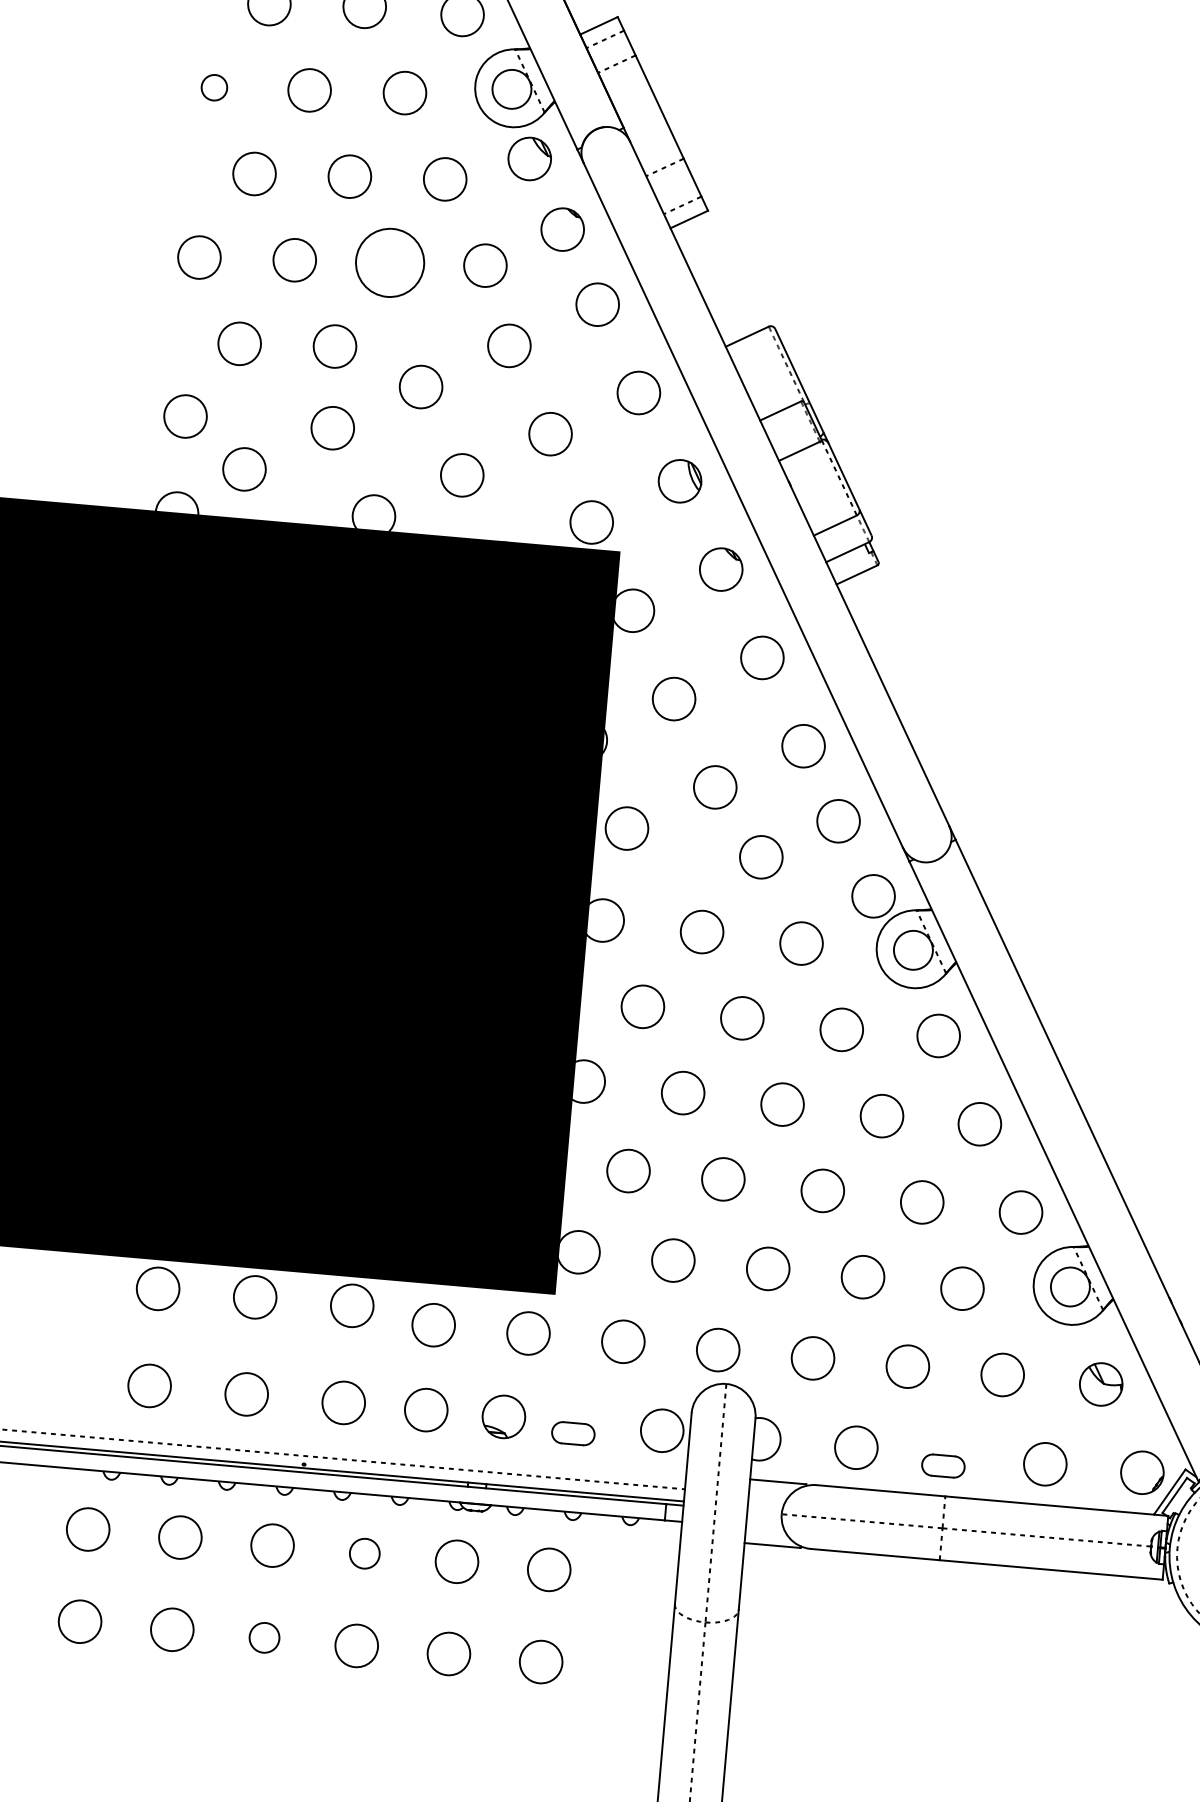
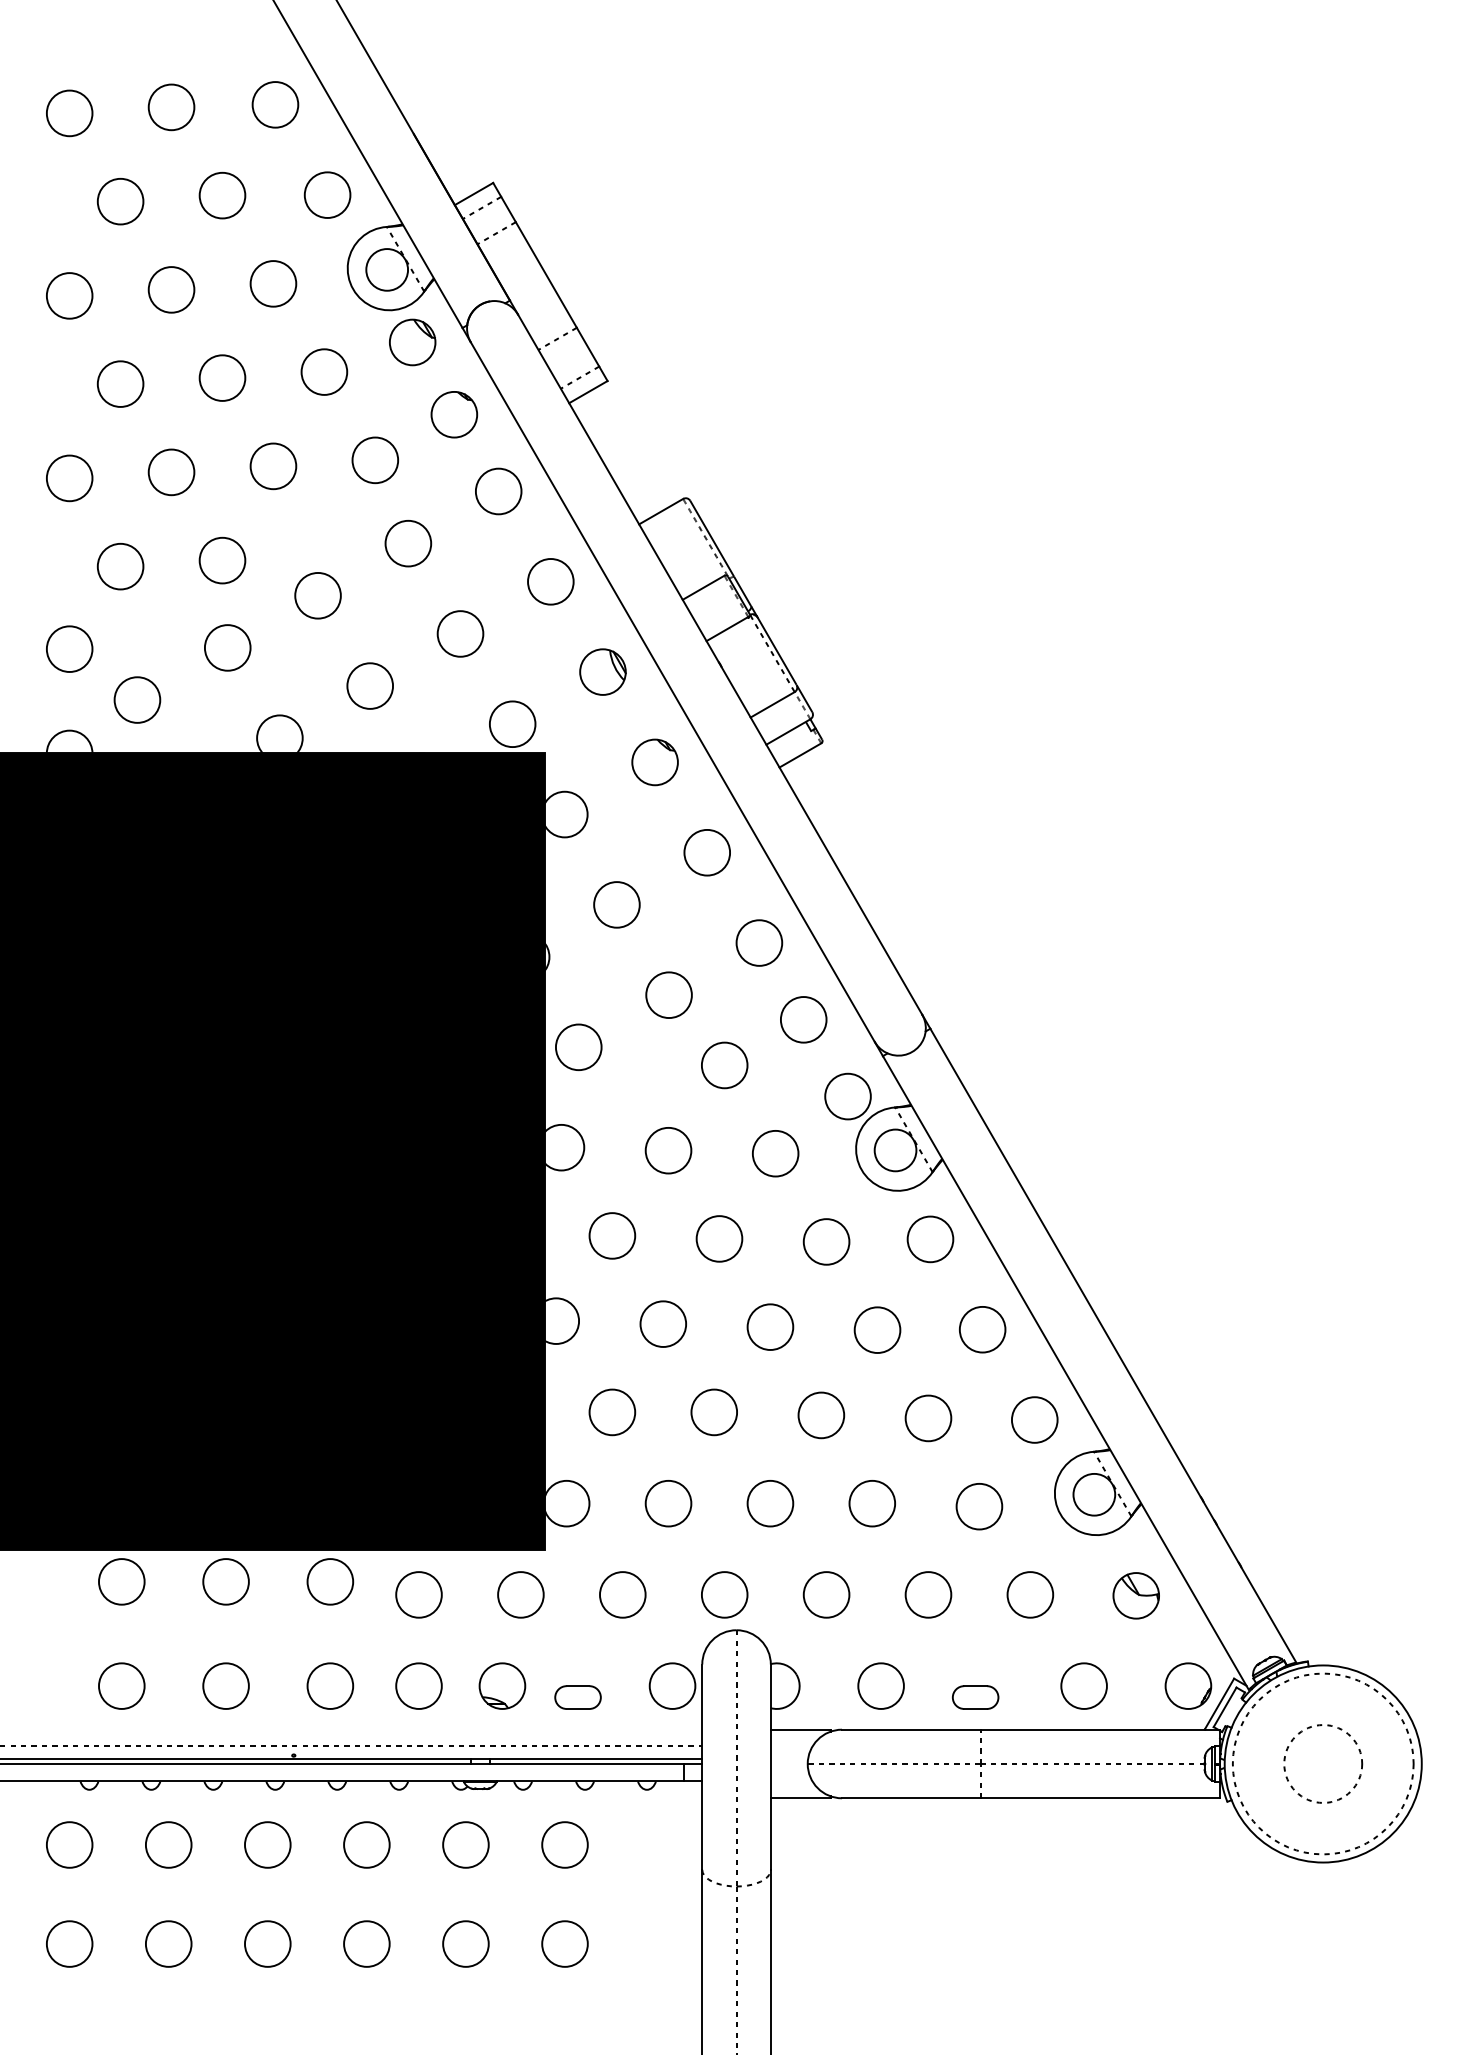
circle: (214, 87) -> (69, 295), size x1.67
circle: (390, 263) -> (273, 466), size x0.62
circle: (364, 1553) -> (366, 1844), size x1.43
circle: (264, 1637) -> (267, 1943), size x1.43

